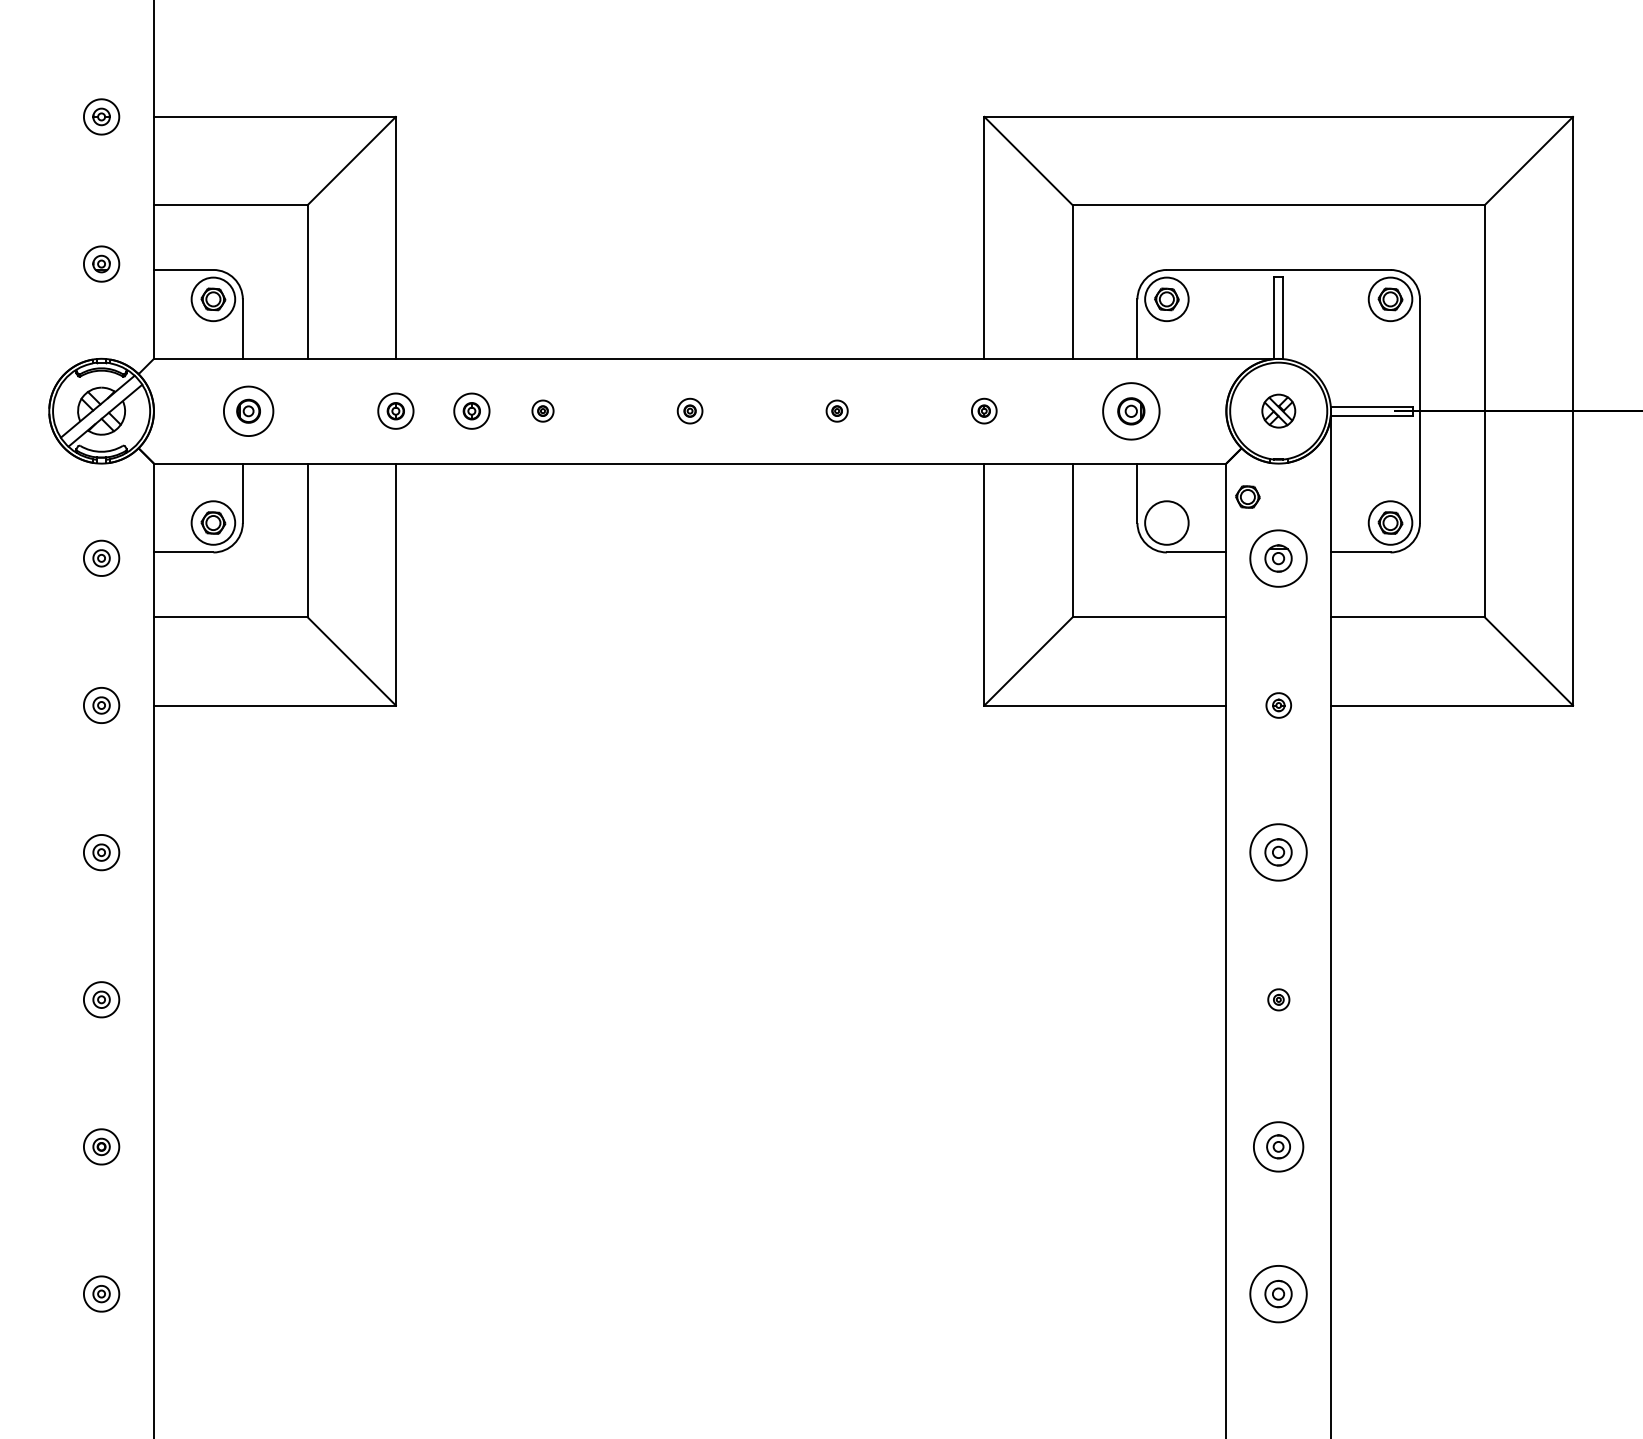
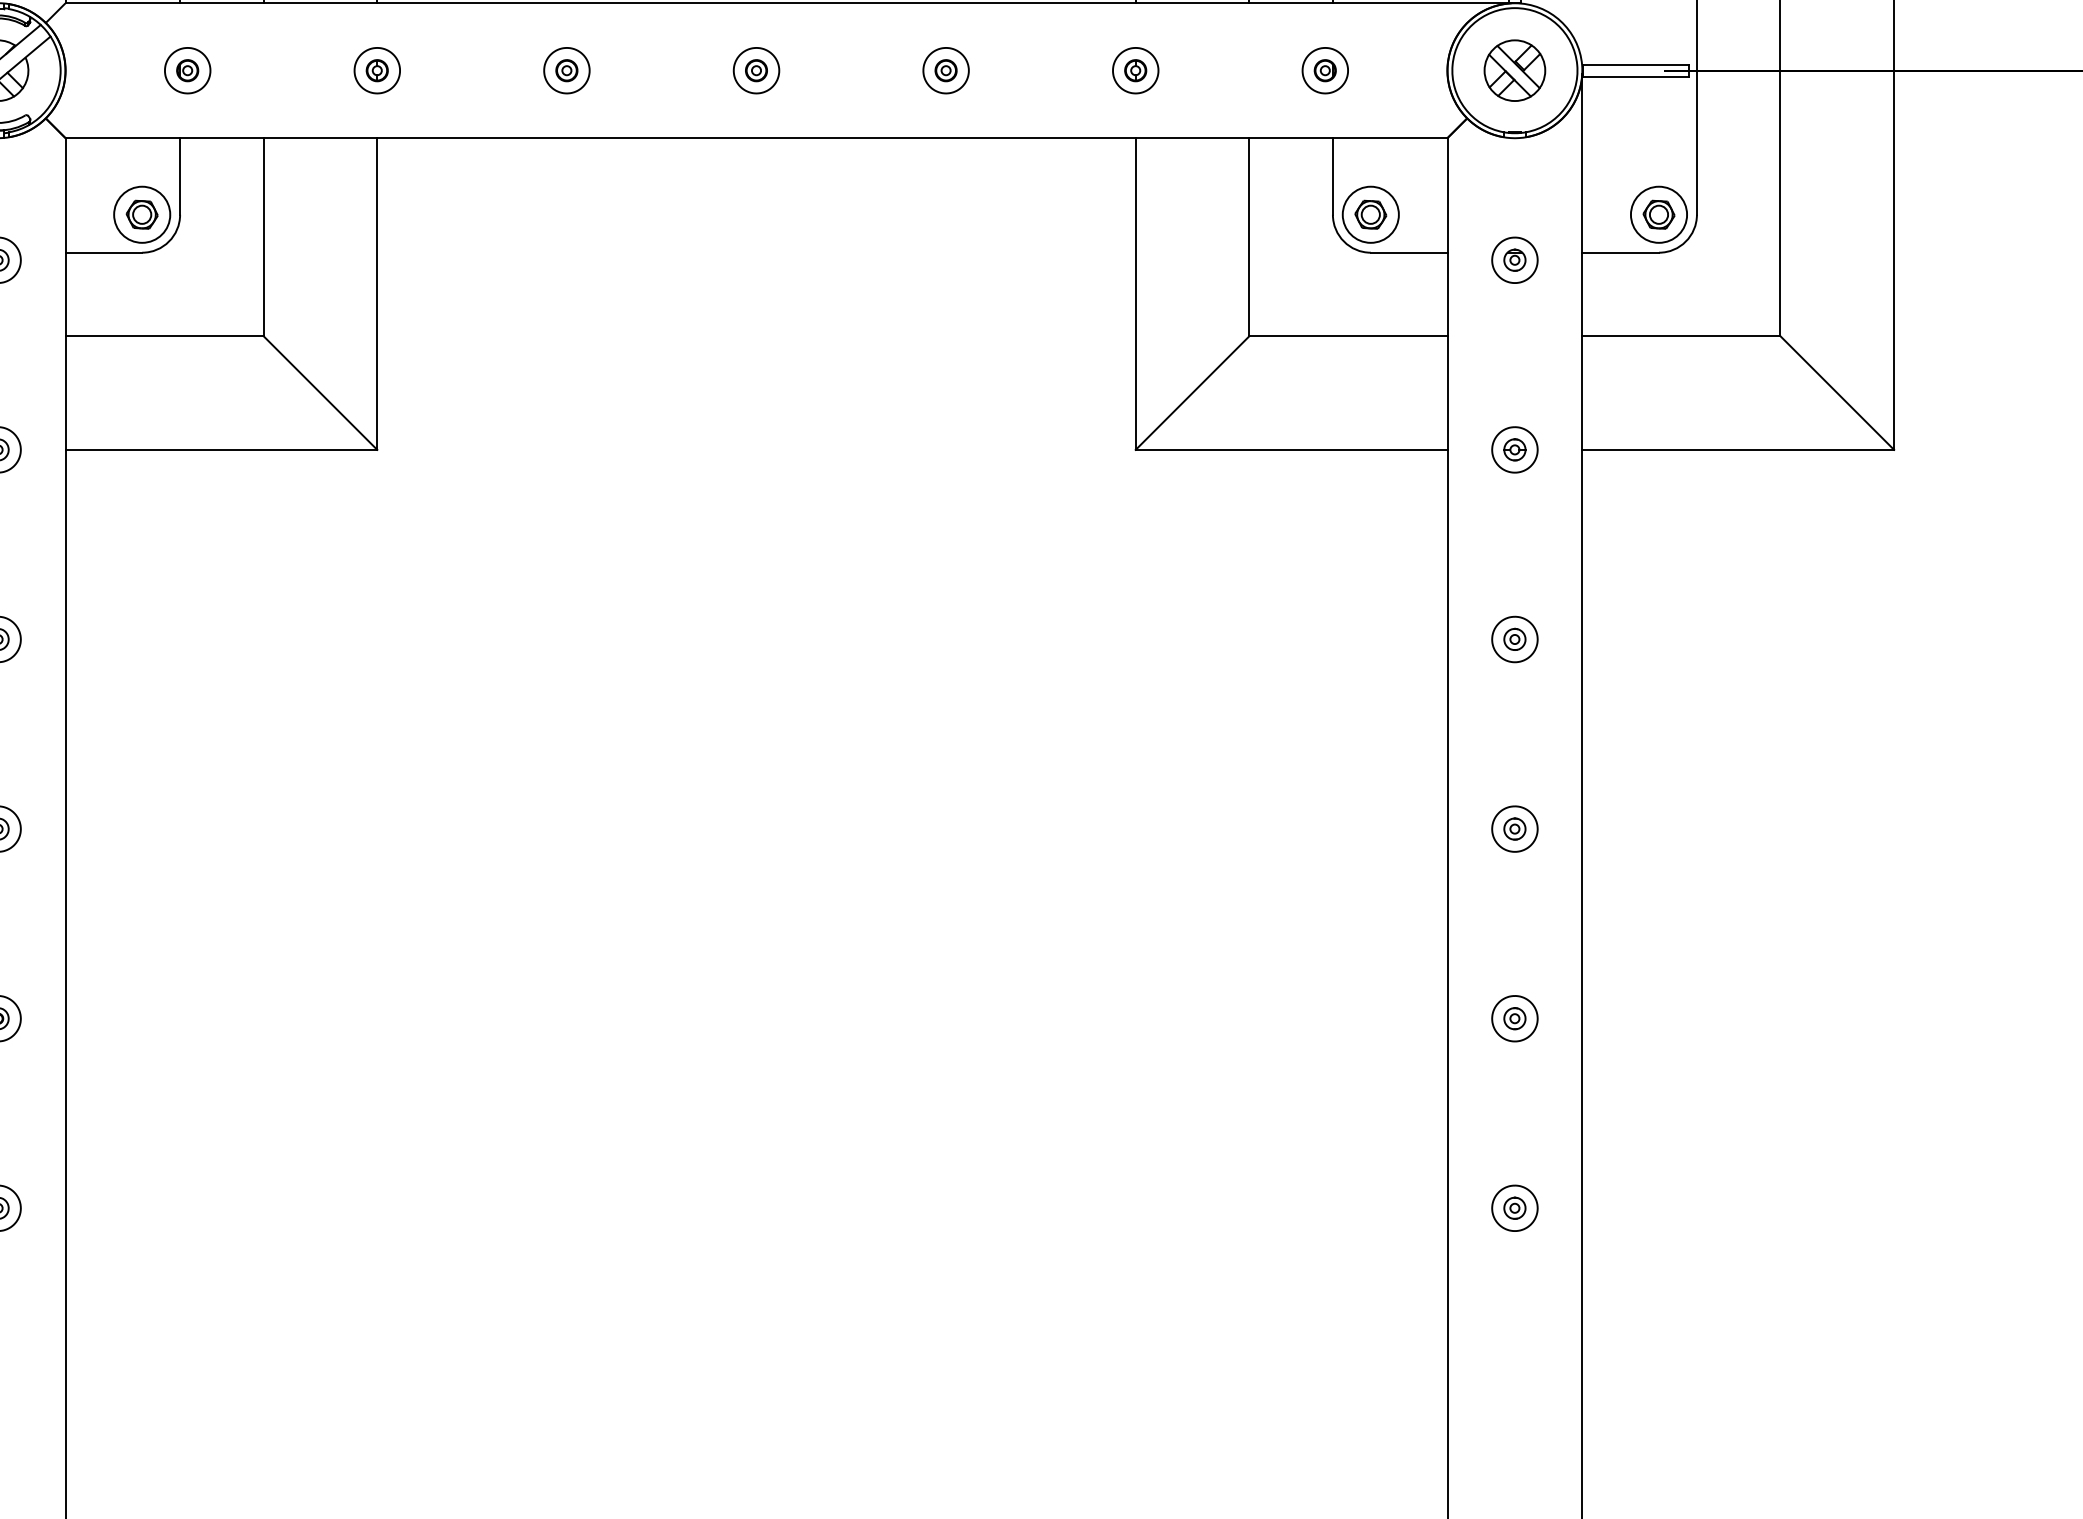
part: (248, 410) -> (187, 69), size x0.71
part: (471, 410) -> (474, 69), removed
part: (542, 410) -> (566, 69), size x1.67
part: (689, 410) -> (755, 69), size x1.43
part: (836, 410) -> (945, 69), size x1.67
part: (983, 410) -> (1134, 69), size x1.43
part: (1131, 410) -> (1325, 69), size x0.62
part: (1278, 410) -> (1514, 69), size x1.43
part: (1247, 496) -> (1370, 214), moved
part: (1278, 557) -> (1514, 259), size x0.62
part: (1278, 705) -> (1514, 449), size x1.43
part: (1278, 852) -> (1514, 639), size x0.62
part: (1278, 999) -> (1514, 828), size x1.67
part: (1278, 1146) -> (1514, 1018), size x0.71
part: (1278, 1293) -> (1514, 1207), size x0.62

